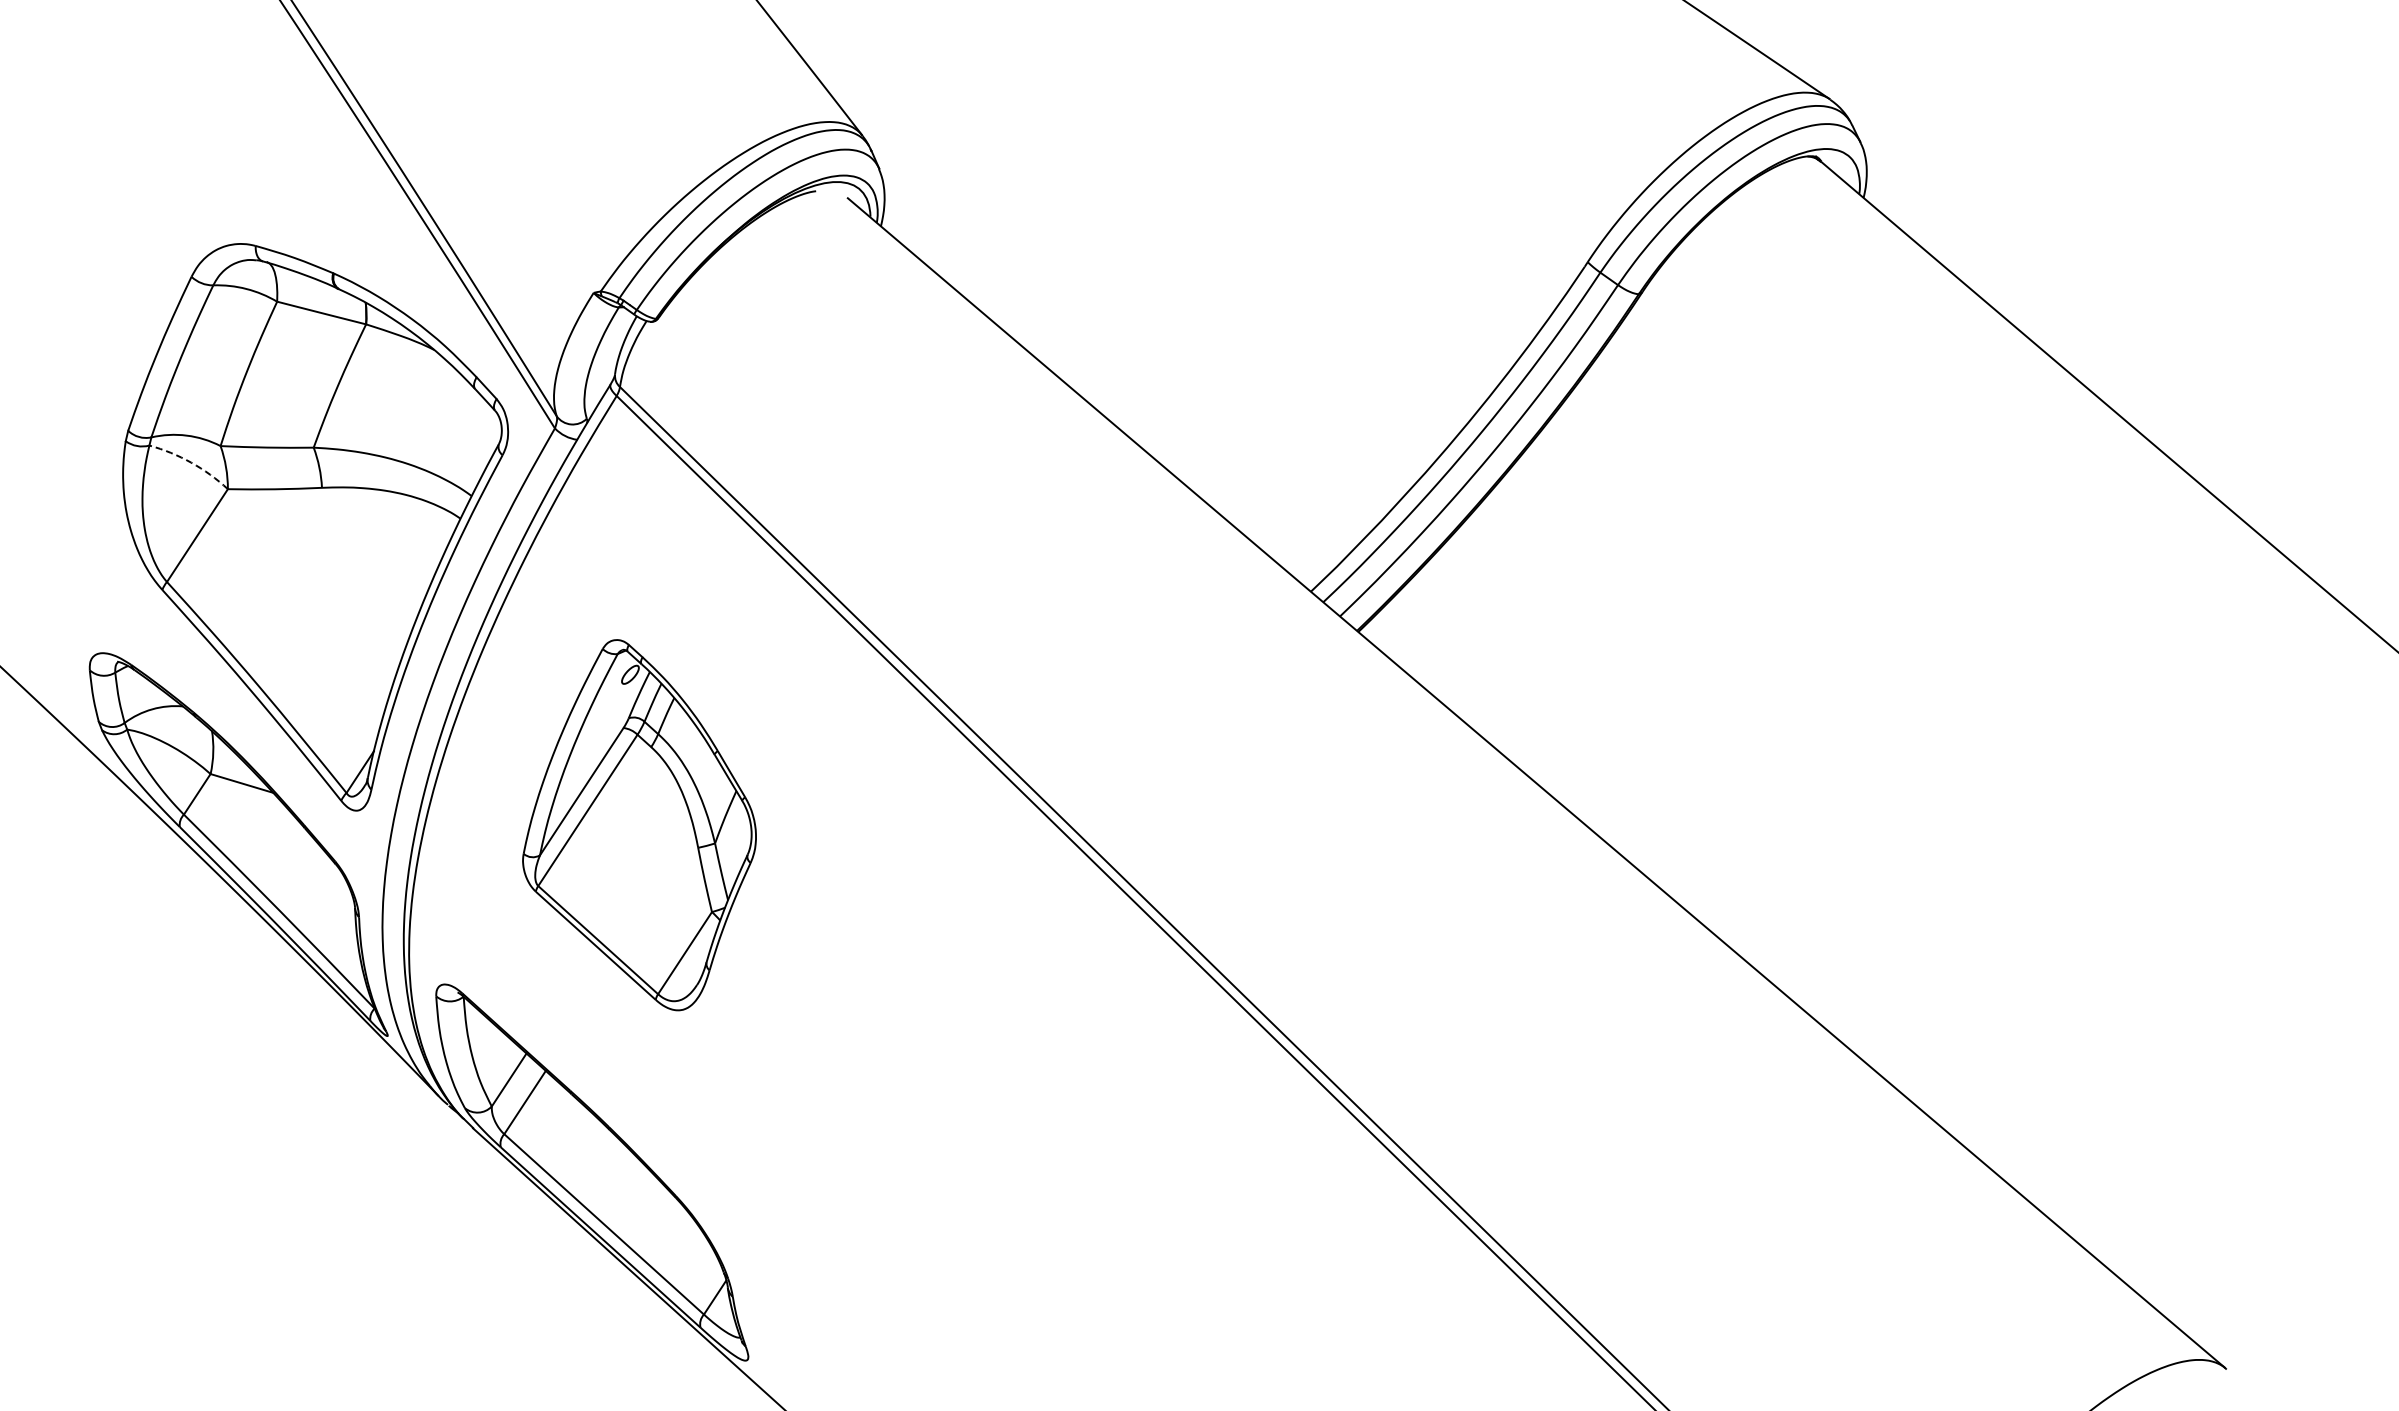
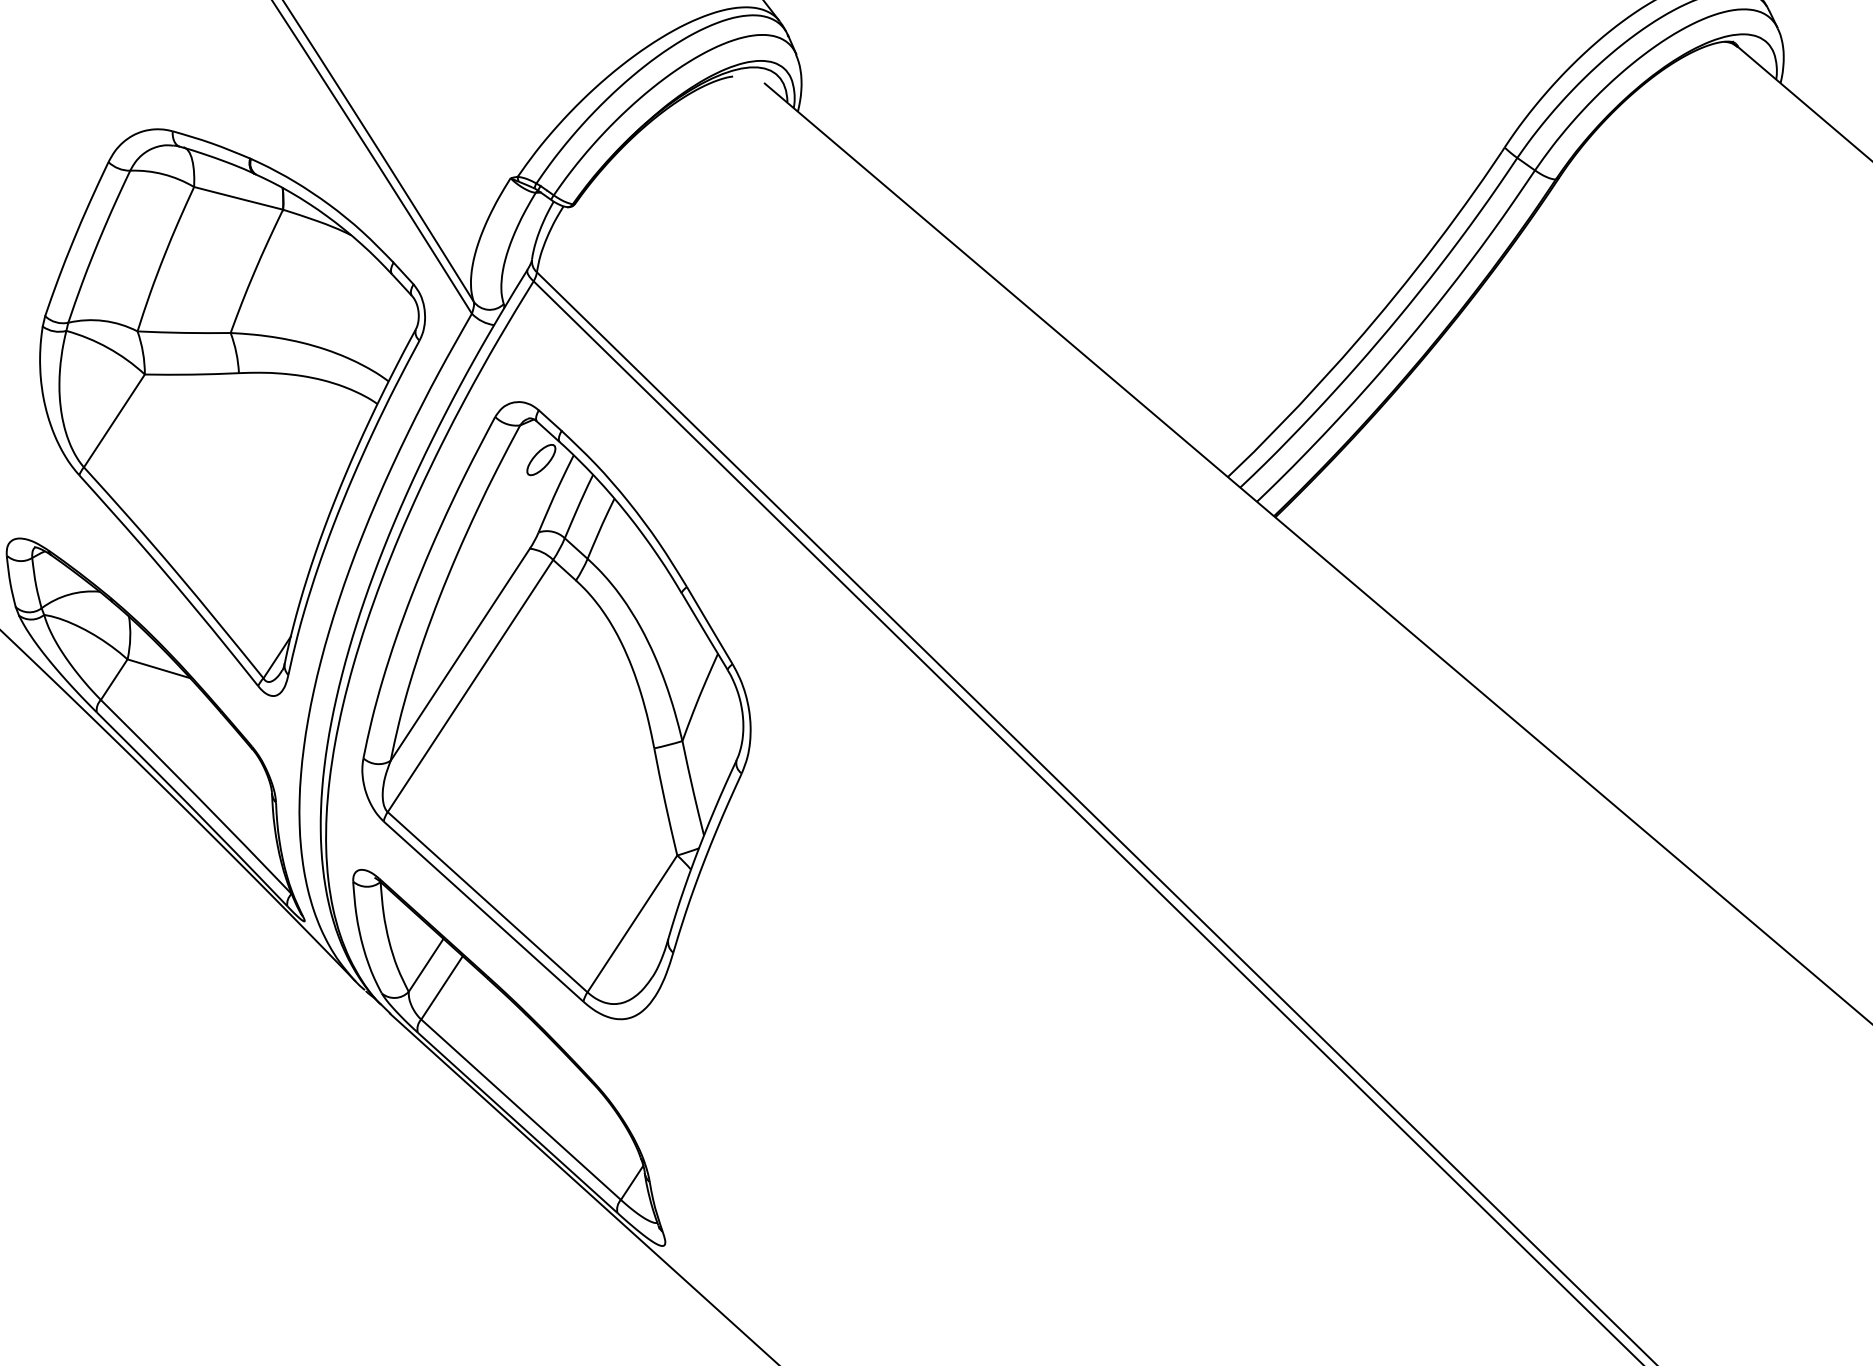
arc: (191, 462) -> (108, 347), dashed -> solid
part: (639, 824) -> (556, 709), size x1.67

